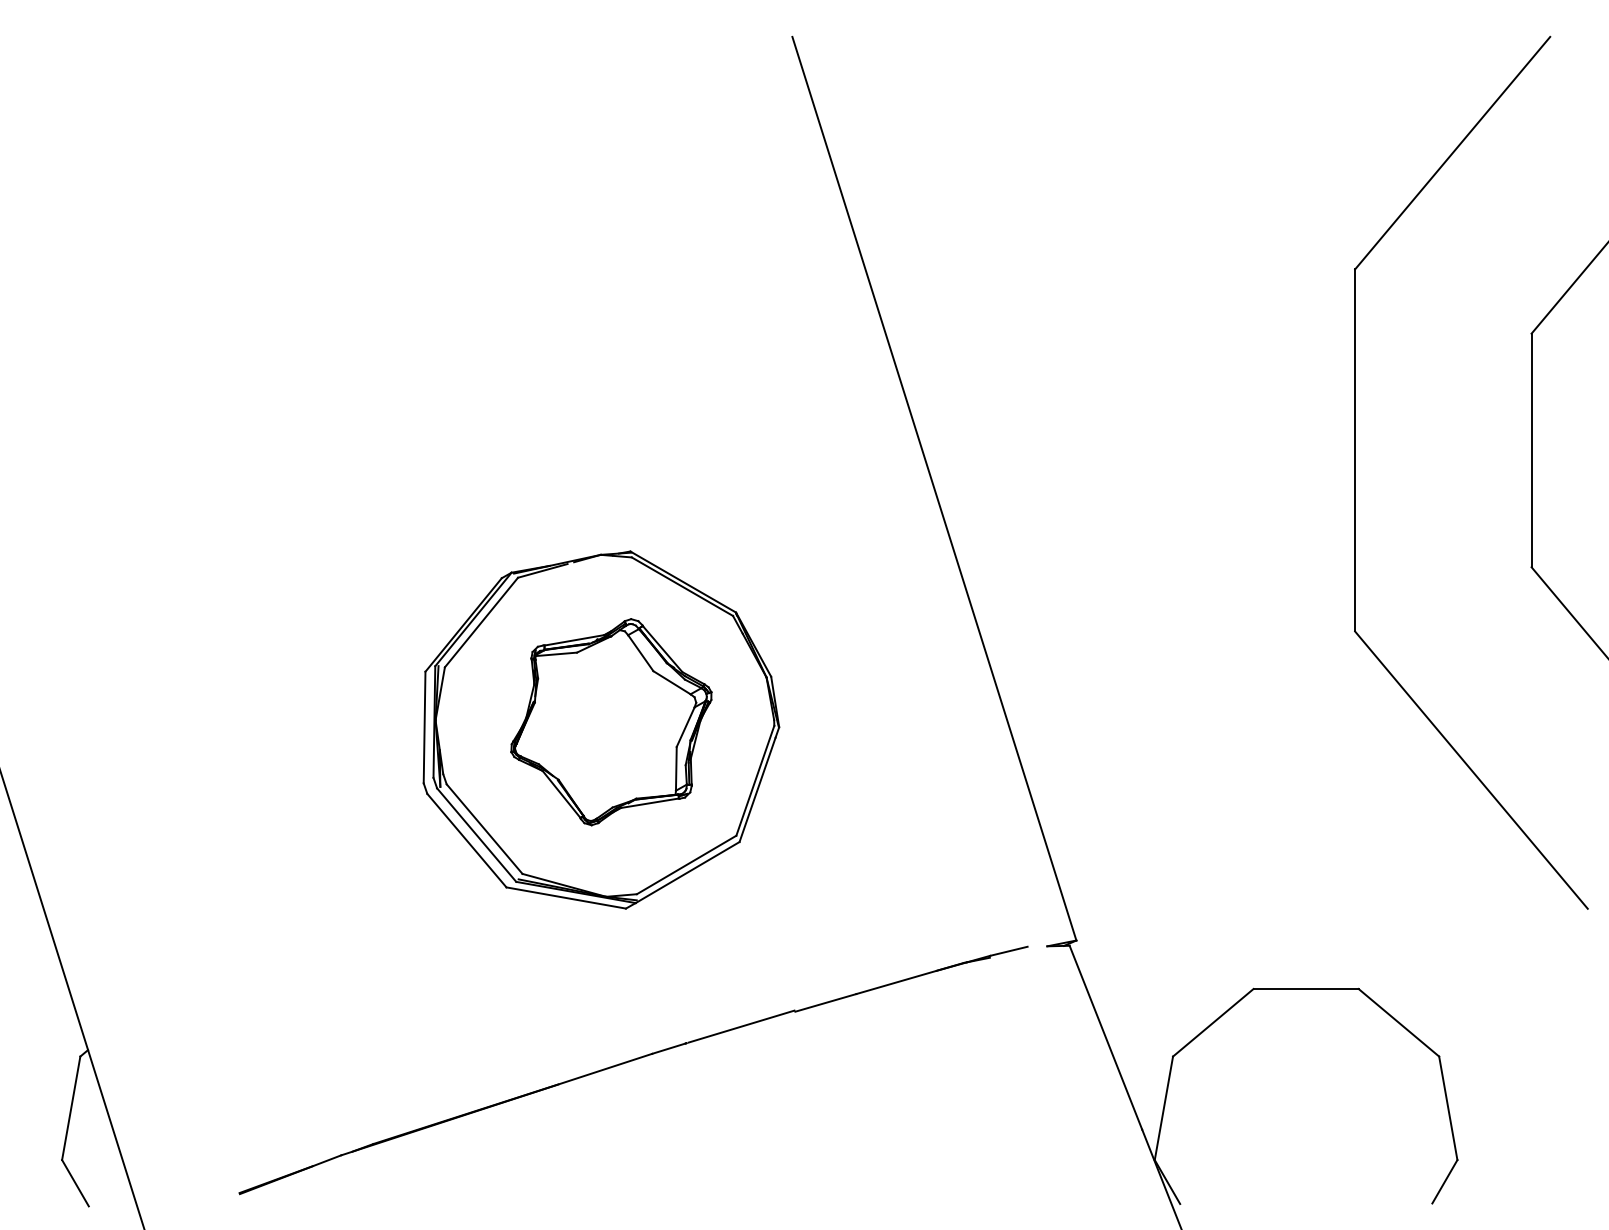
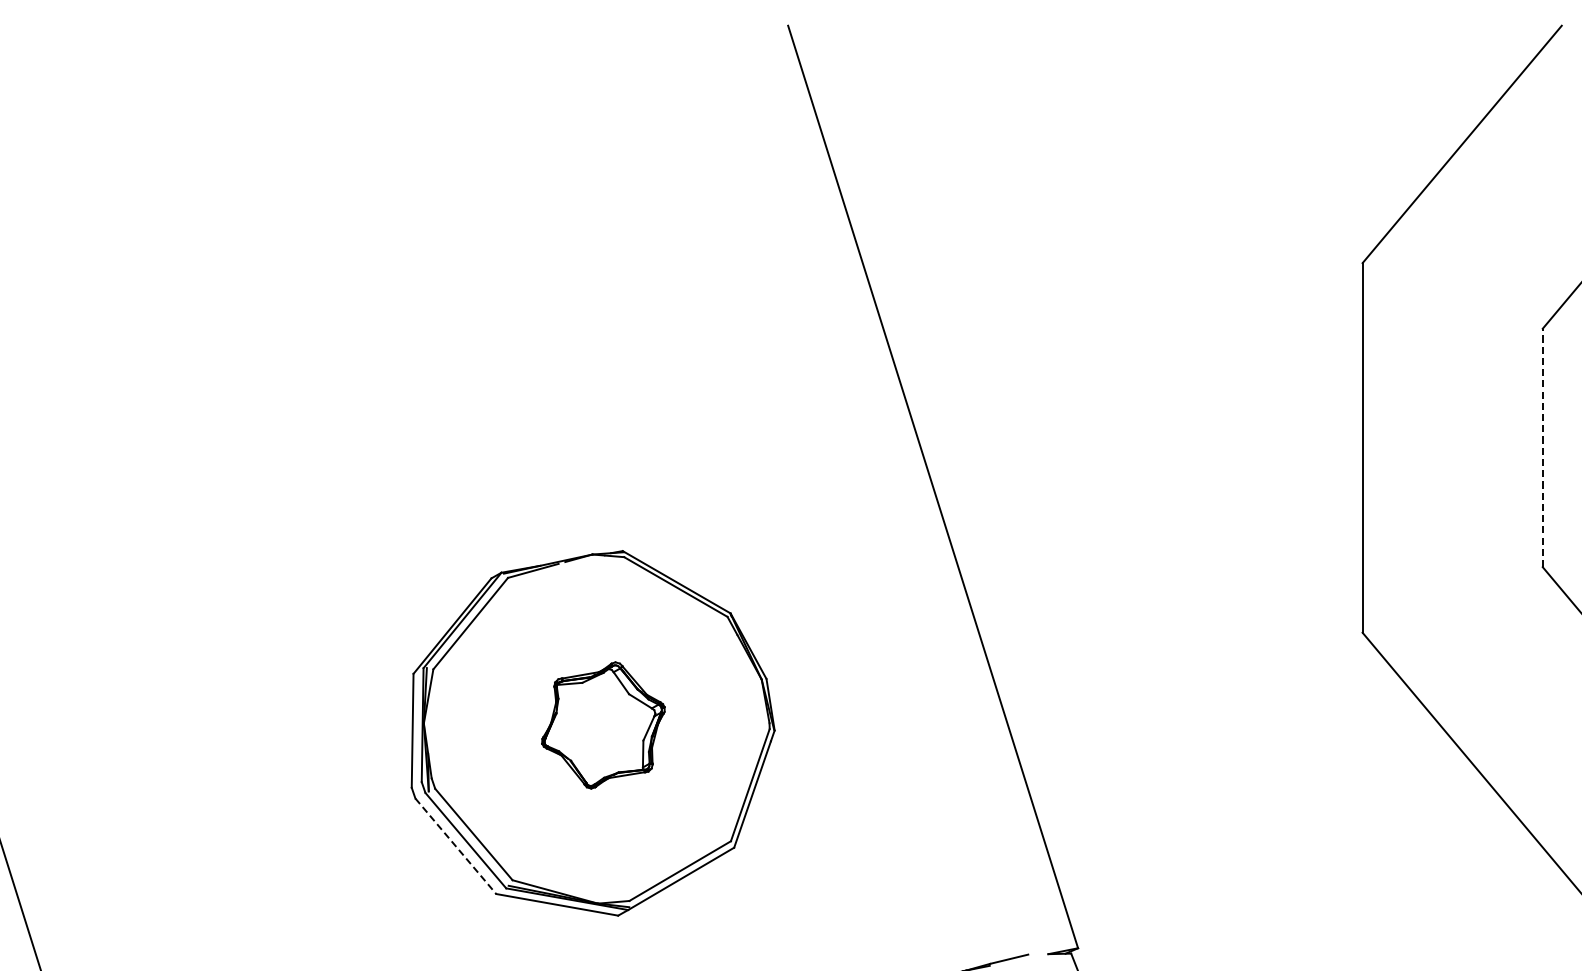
line: (1531, 450) -> (1542, 447), solid -> dashed
part: (611, 722) -> (603, 725), size x0.6
line: (467, 841) -> (456, 847), solid -> dashed

